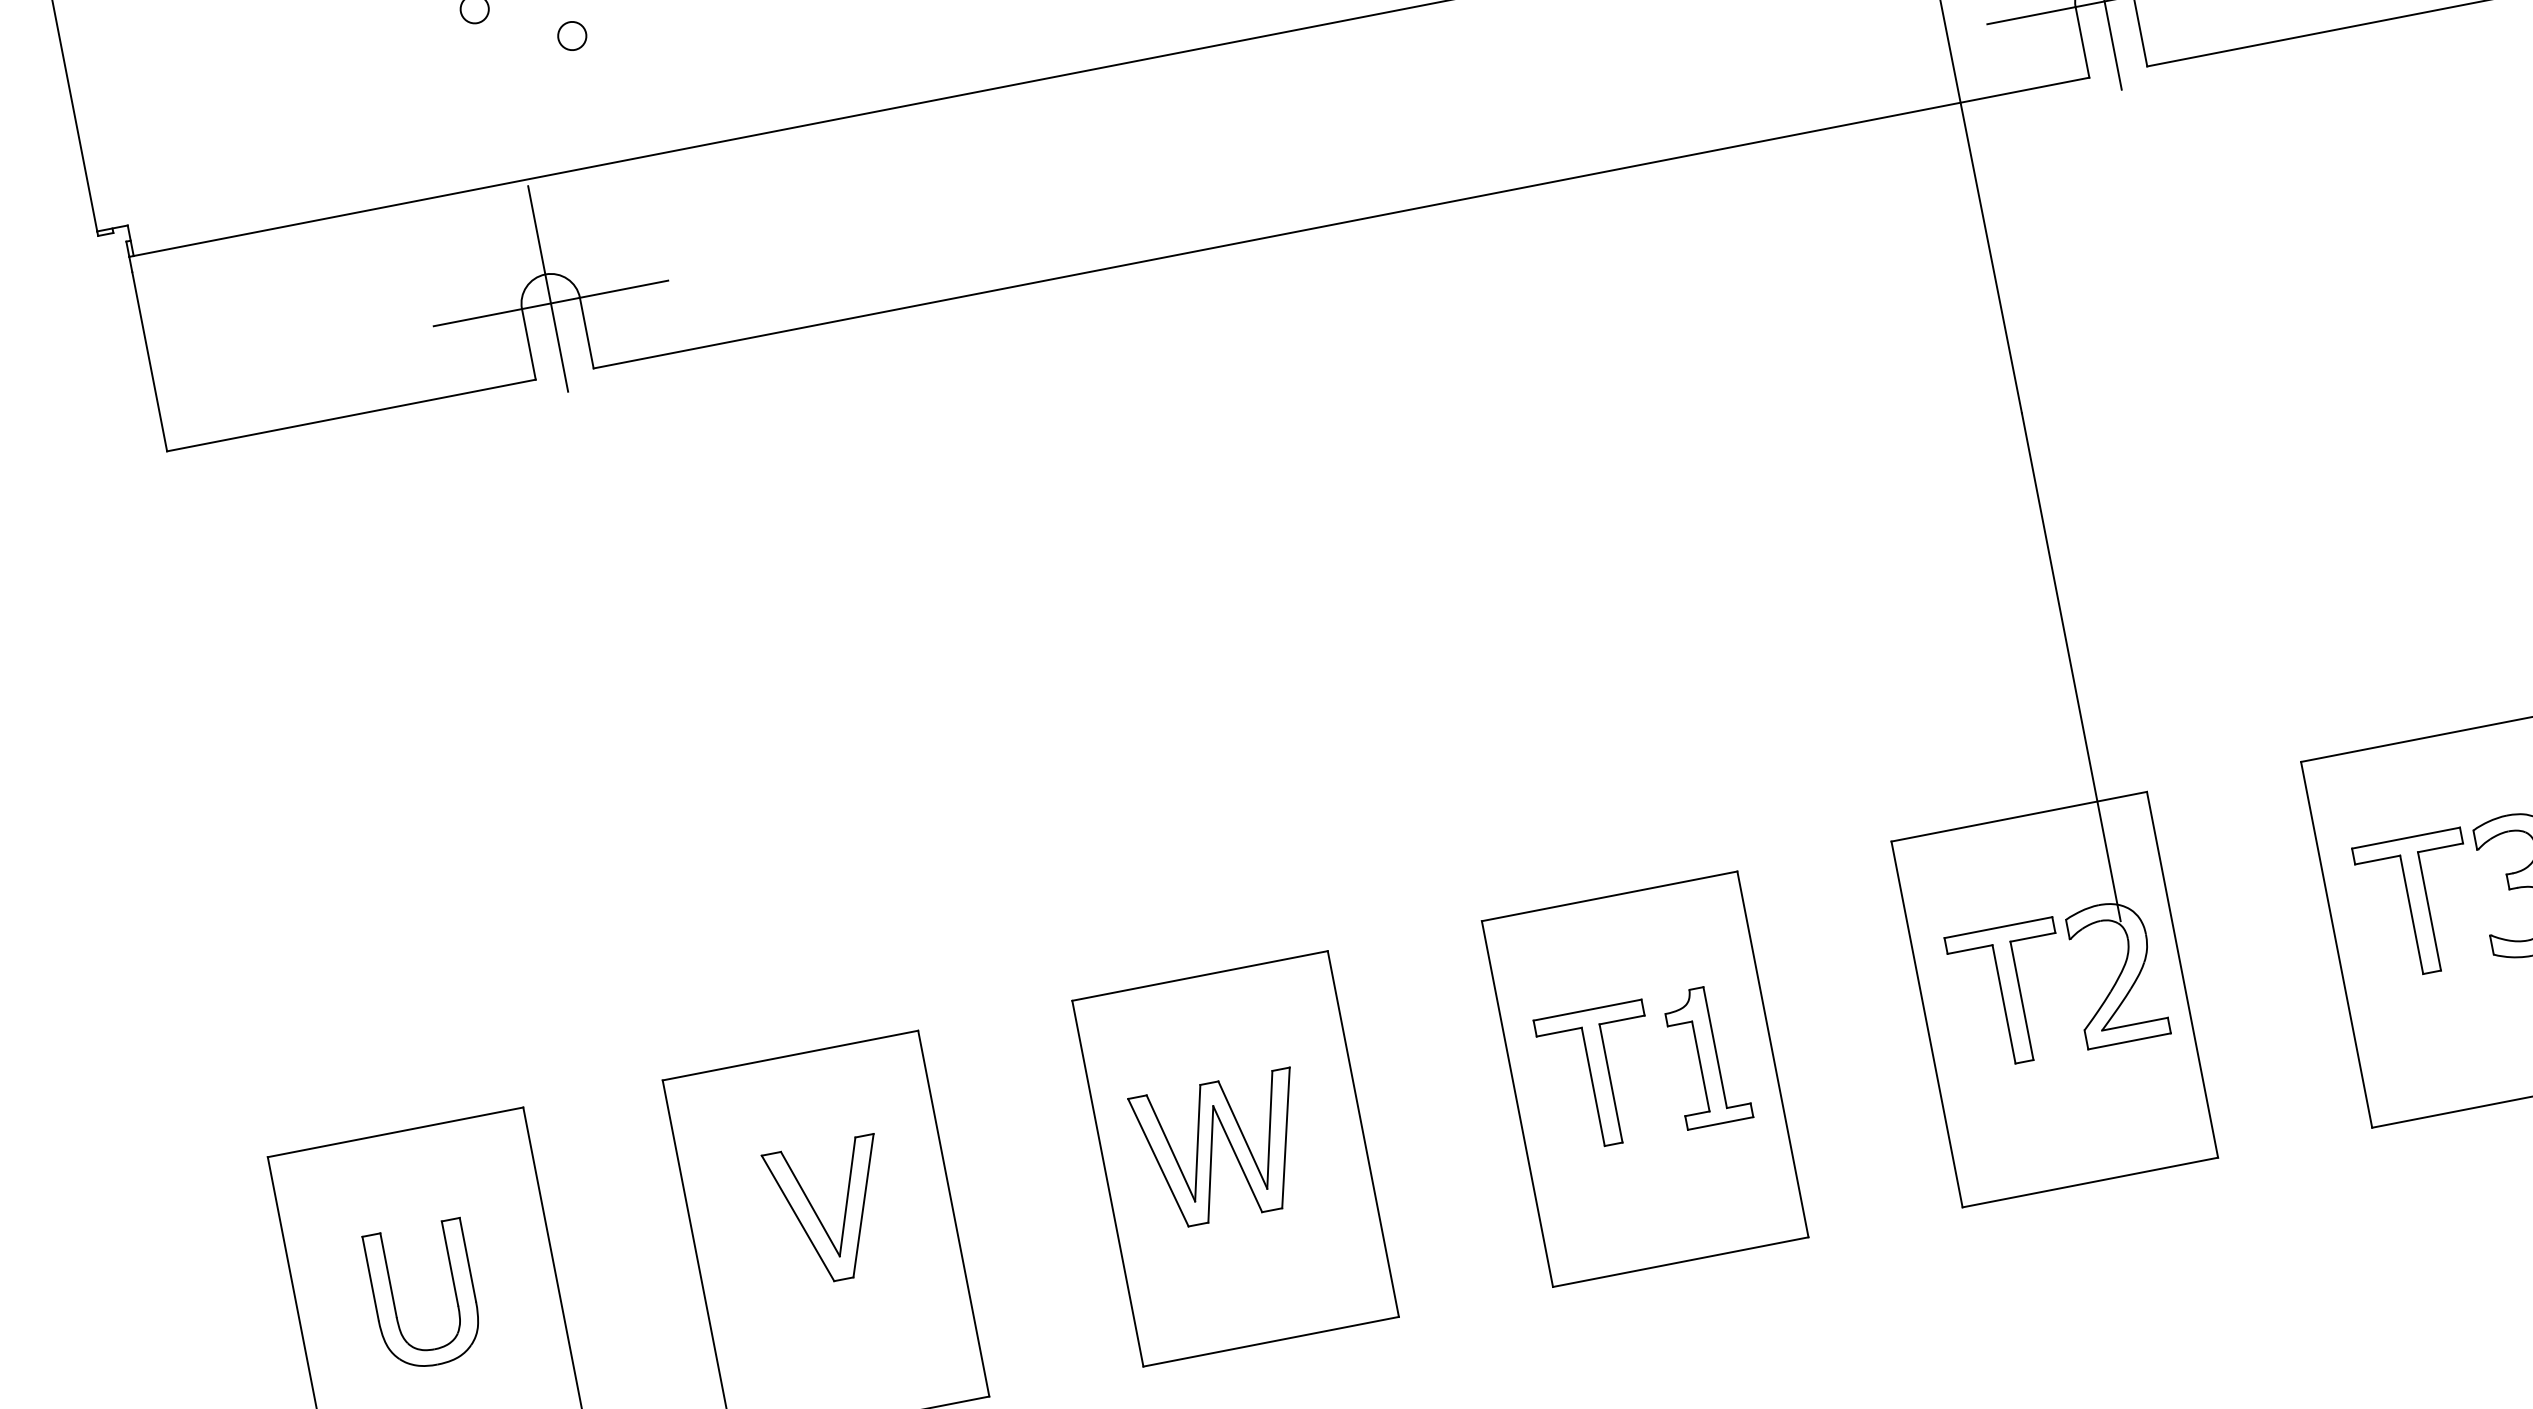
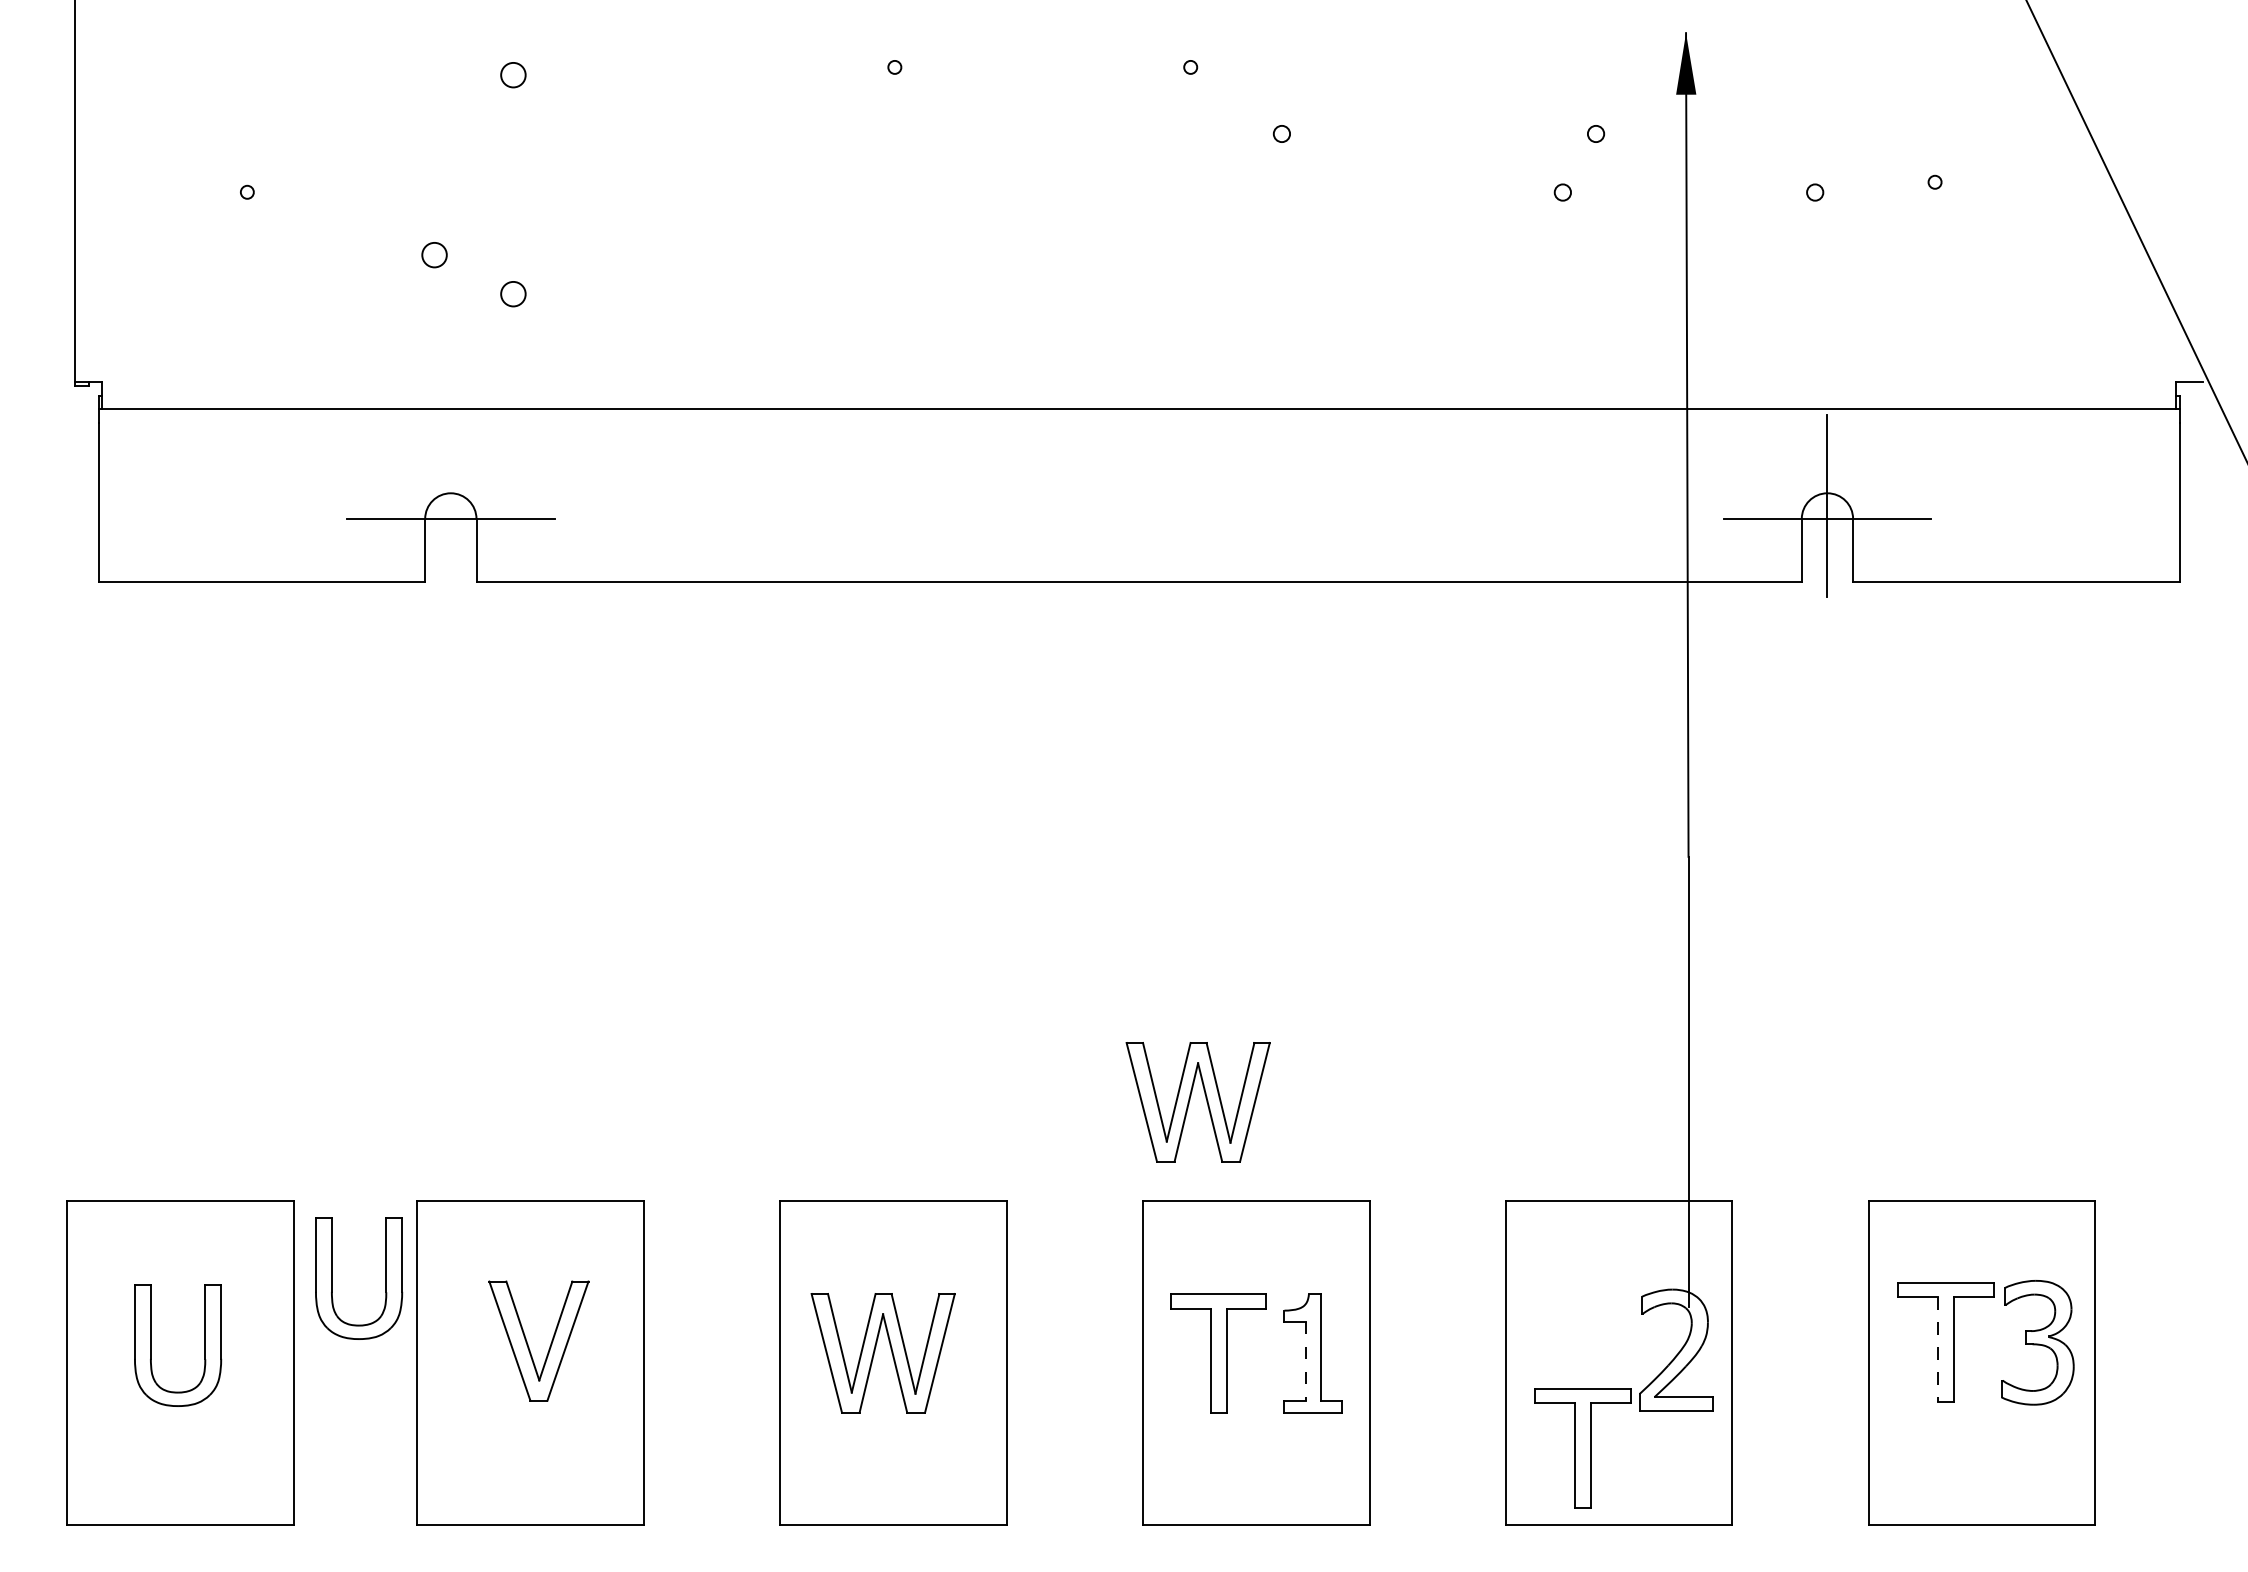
line: (547, 289) -> (450, 506), removed
part: (1513, 797) -> (1190, 1100), added
line: (2412, 915) -> (1938, 1350), solid -> dashed
part: (2010, 994) -> (1582, 1448), moved
line: (1700, 1066) -> (1305, 1361), solid -> dashed
part: (643, 1174) -> (385, 1278), added

